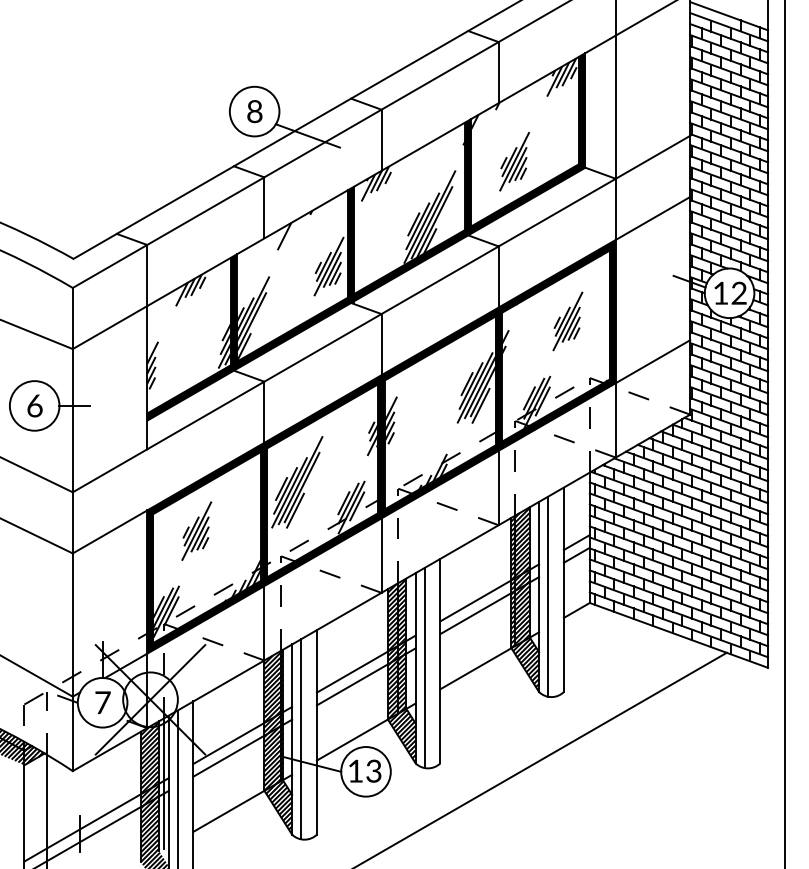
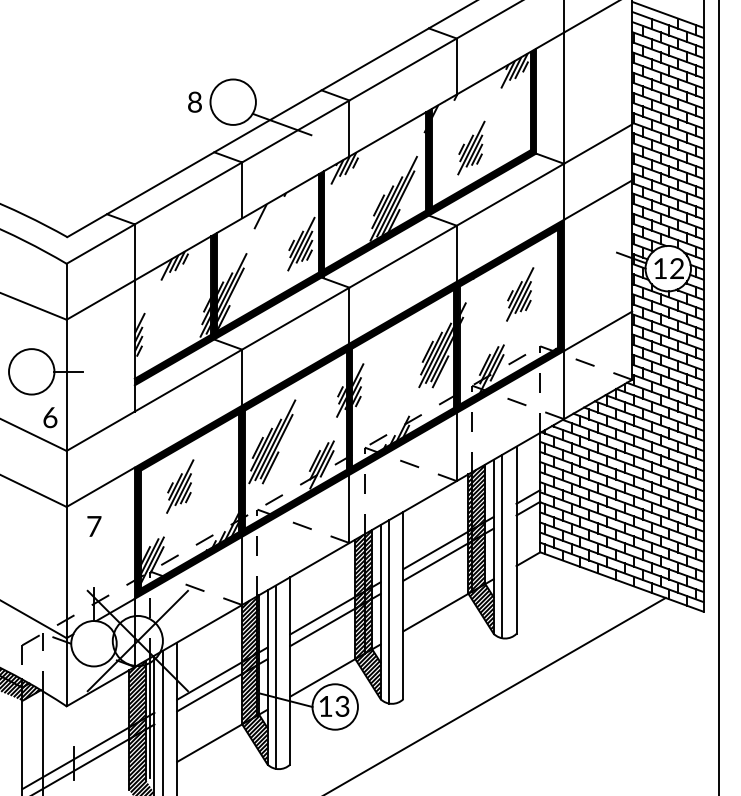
text: (254, 111) -> (194, 102), moved
text: (34, 405) -> (49, 417), moved
text: (102, 702) -> (93, 526), moved

